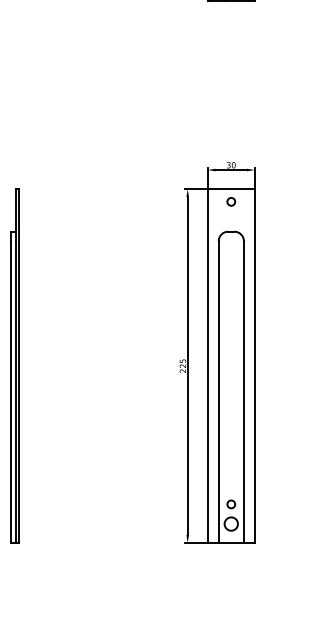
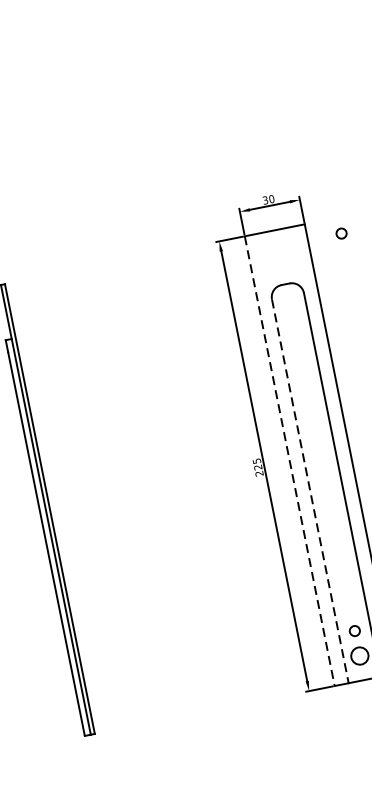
circle: (231, 201) -> (341, 233), moved
line: (207, 366) -> (289, 461), solid -> dashed
line: (218, 392) -> (310, 491), solid -> dashed

